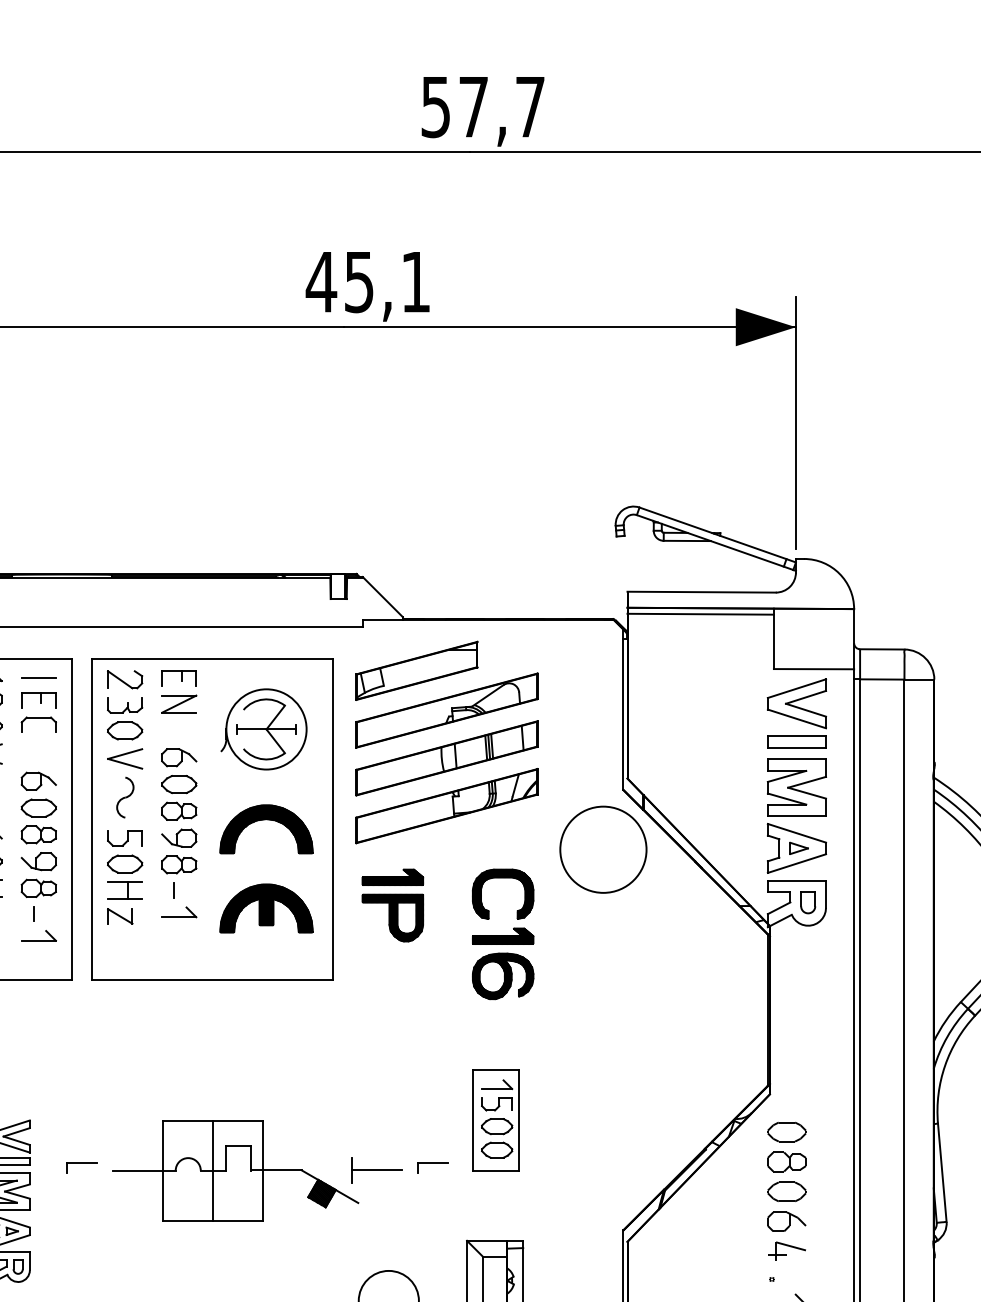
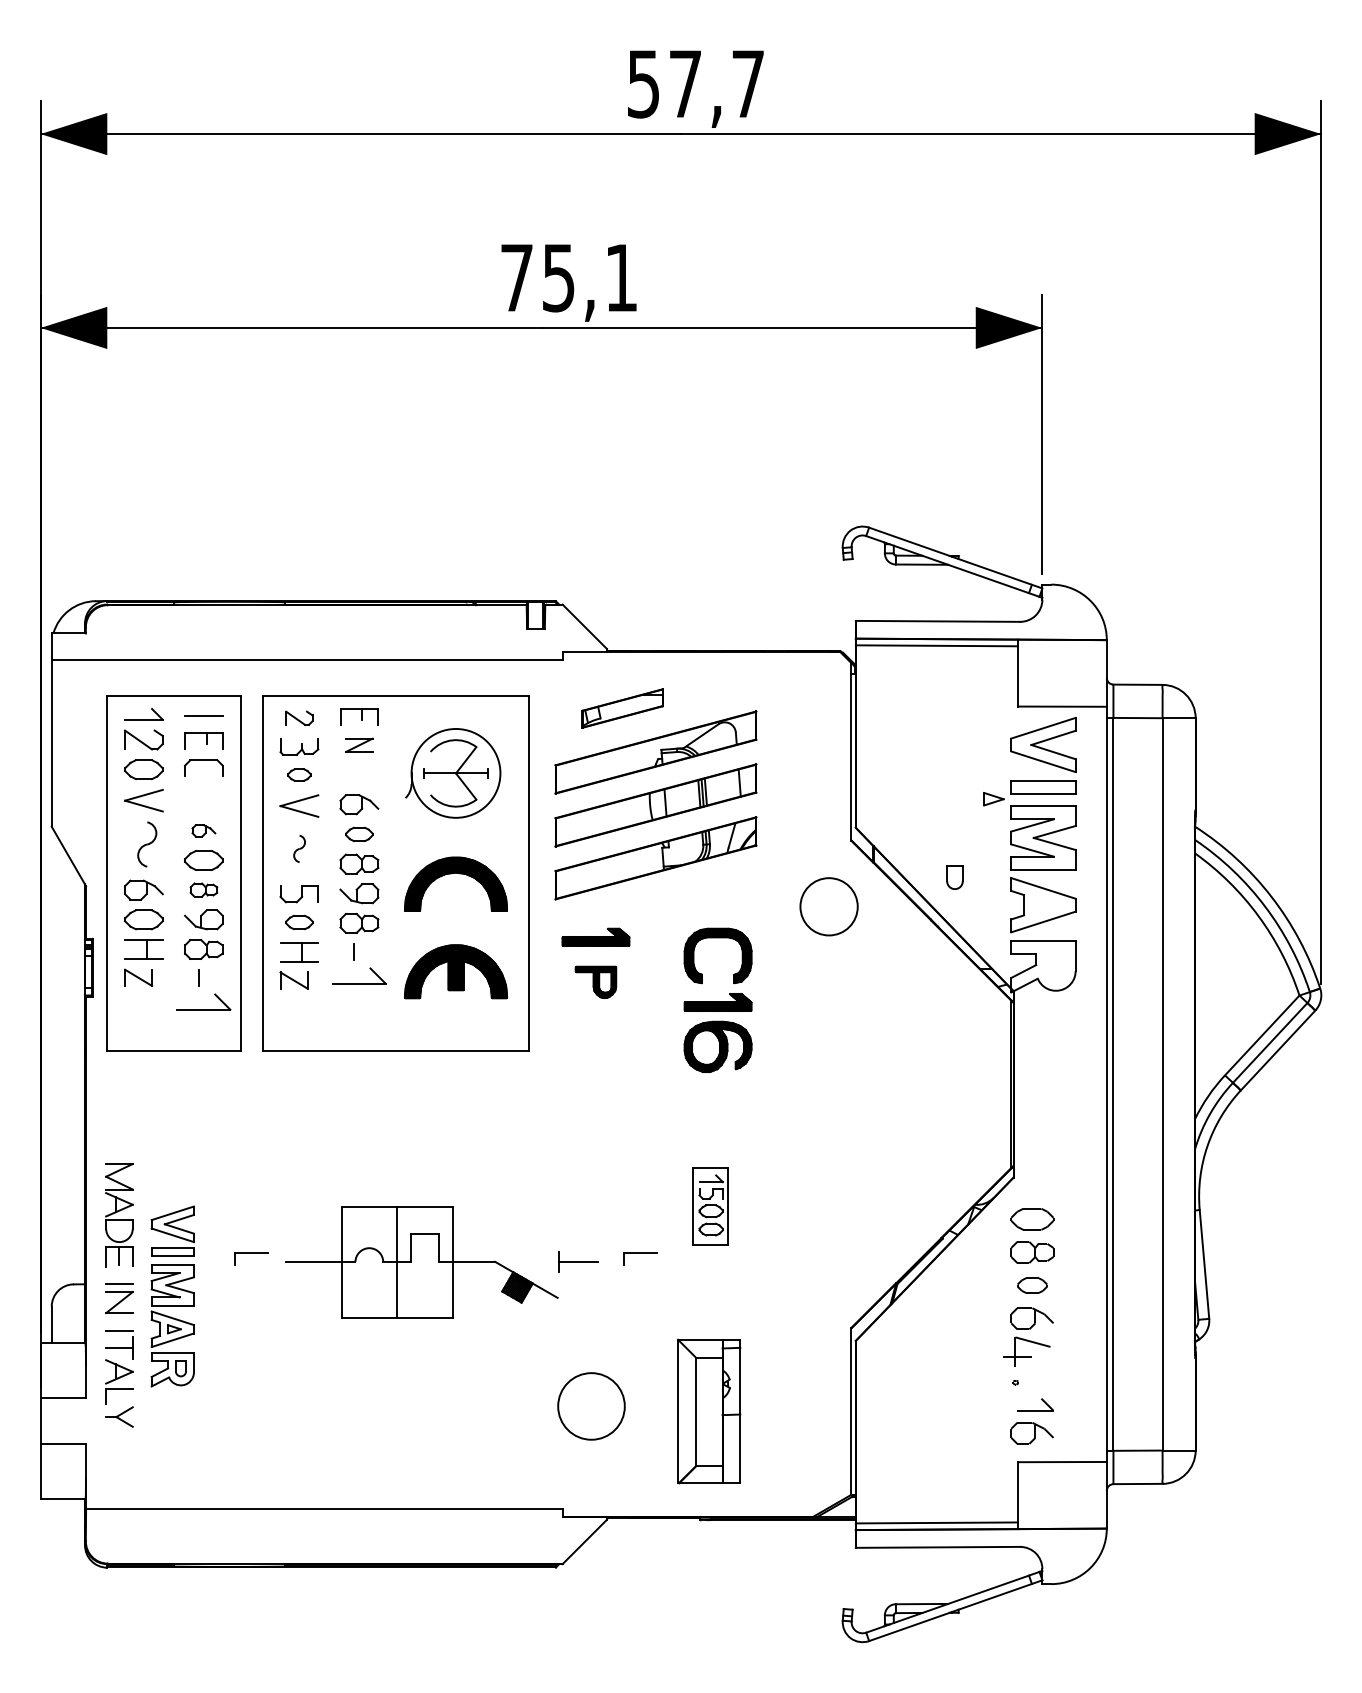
text: (321, 281) -> (516, 277), 45,1 -> 75,1
part: (416, 670) -> (622, 708), size x0.6
part: (125, 678) -> (299, 717), size x0.7
part: (179, 703) -> (359, 744), size x0.7
part: (125, 730) -> (299, 774), size x0.6
part: (38, 780) -> (203, 830), size x0.6
part: (179, 784) -> (359, 834), size x0.7
part: (125, 797) -> (299, 848), size x0.6
part: (38, 834) -> (203, 889), size x0.7
part: (798, 848) -> (993, 799), moved
circle: (602, 849) -> (828, 906), size x0.6
part: (125, 864) -> (299, 922), size x0.7
part: (807, 902) -> (954, 877), moved
part: (179, 911) -> (359, 975), size x1.4
part: (392, 918) -> (595, 982), size x0.6
part: (38, 935) -> (203, 1001), size x1.4
part: (496, 1120) -> (710, 1206), size x0.7
part: (377, 1170) -> (578, 1261), size x0.7
part: (787, 1191) -> (1032, 1285), size x0.7
part: (787, 1251) -> (1032, 1351), size x1.4

